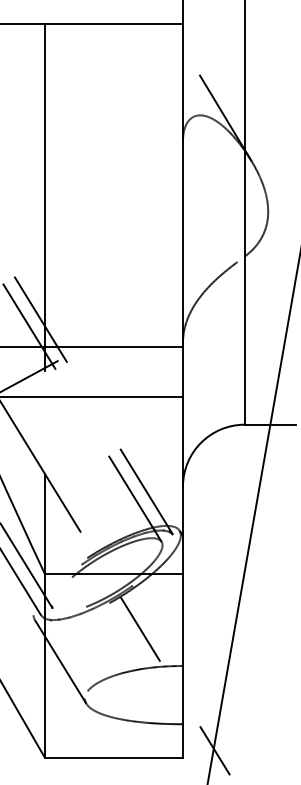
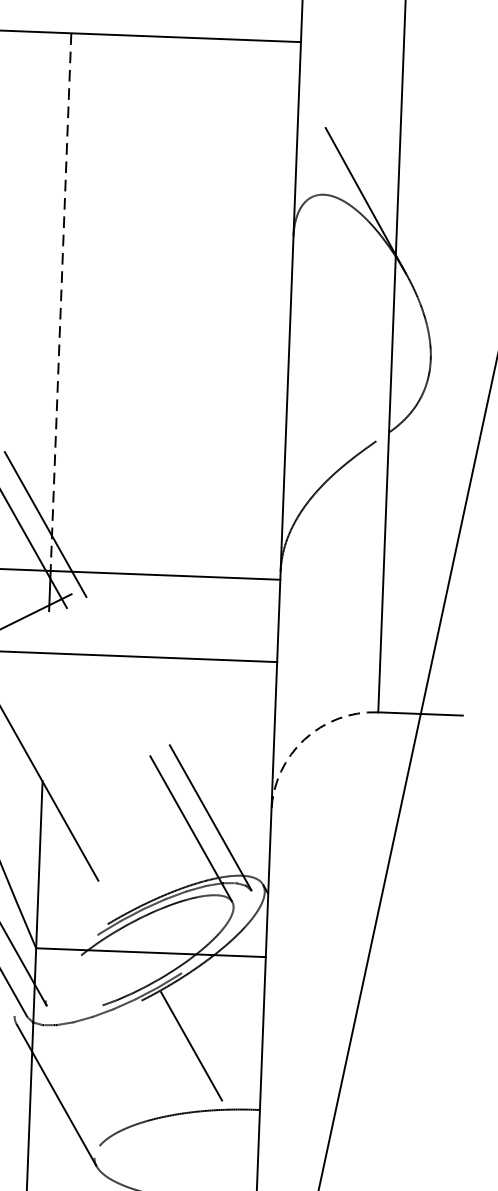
line: (44, 185) -> (60, 301), solid -> dashed
arc: (201, 442) -> (305, 739), solid -> dashed

